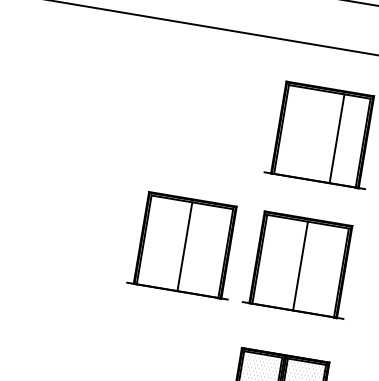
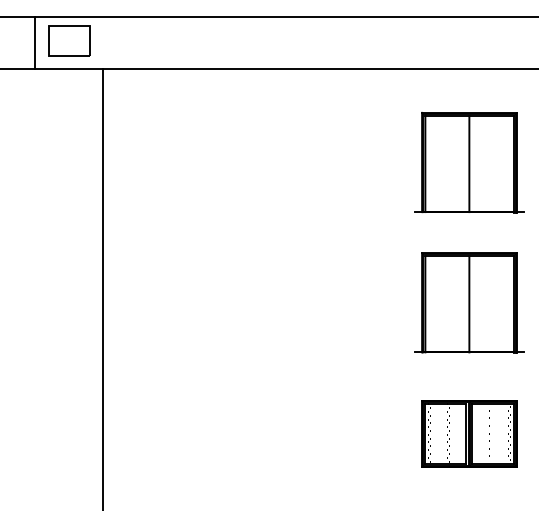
line: (337, 139) -> (469, 164), moved
part: (185, 245) -> (344, 302), removed

